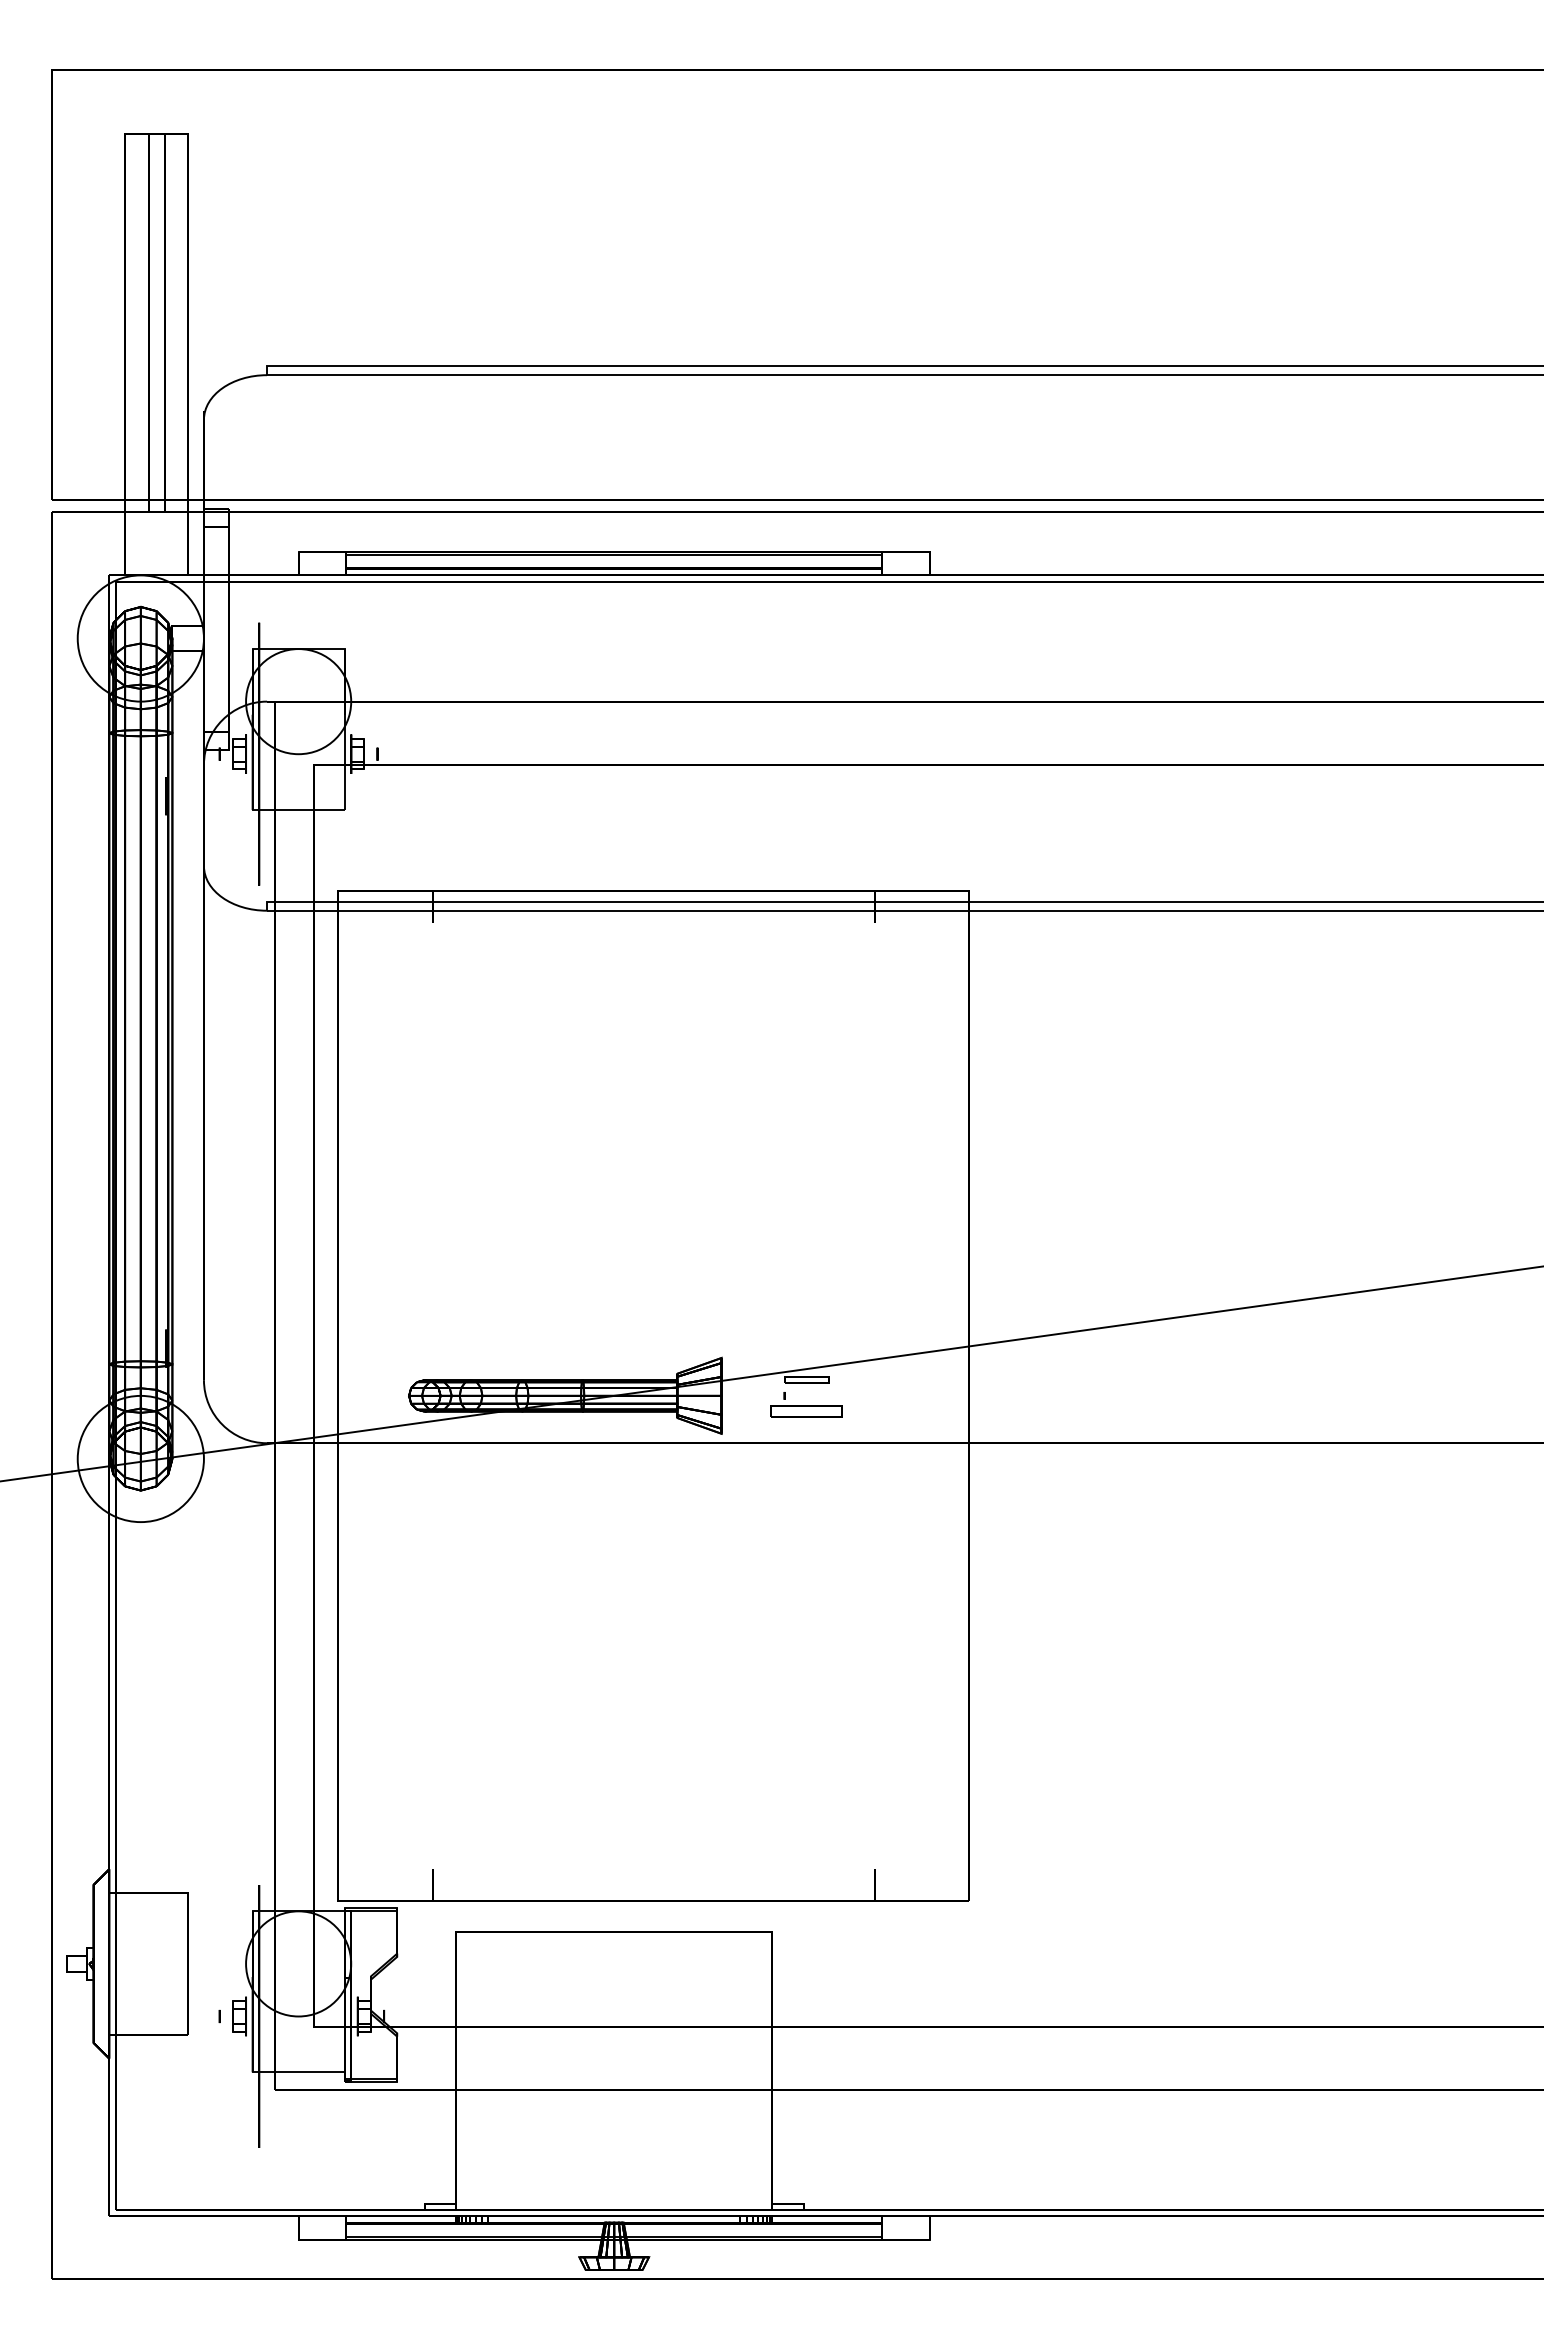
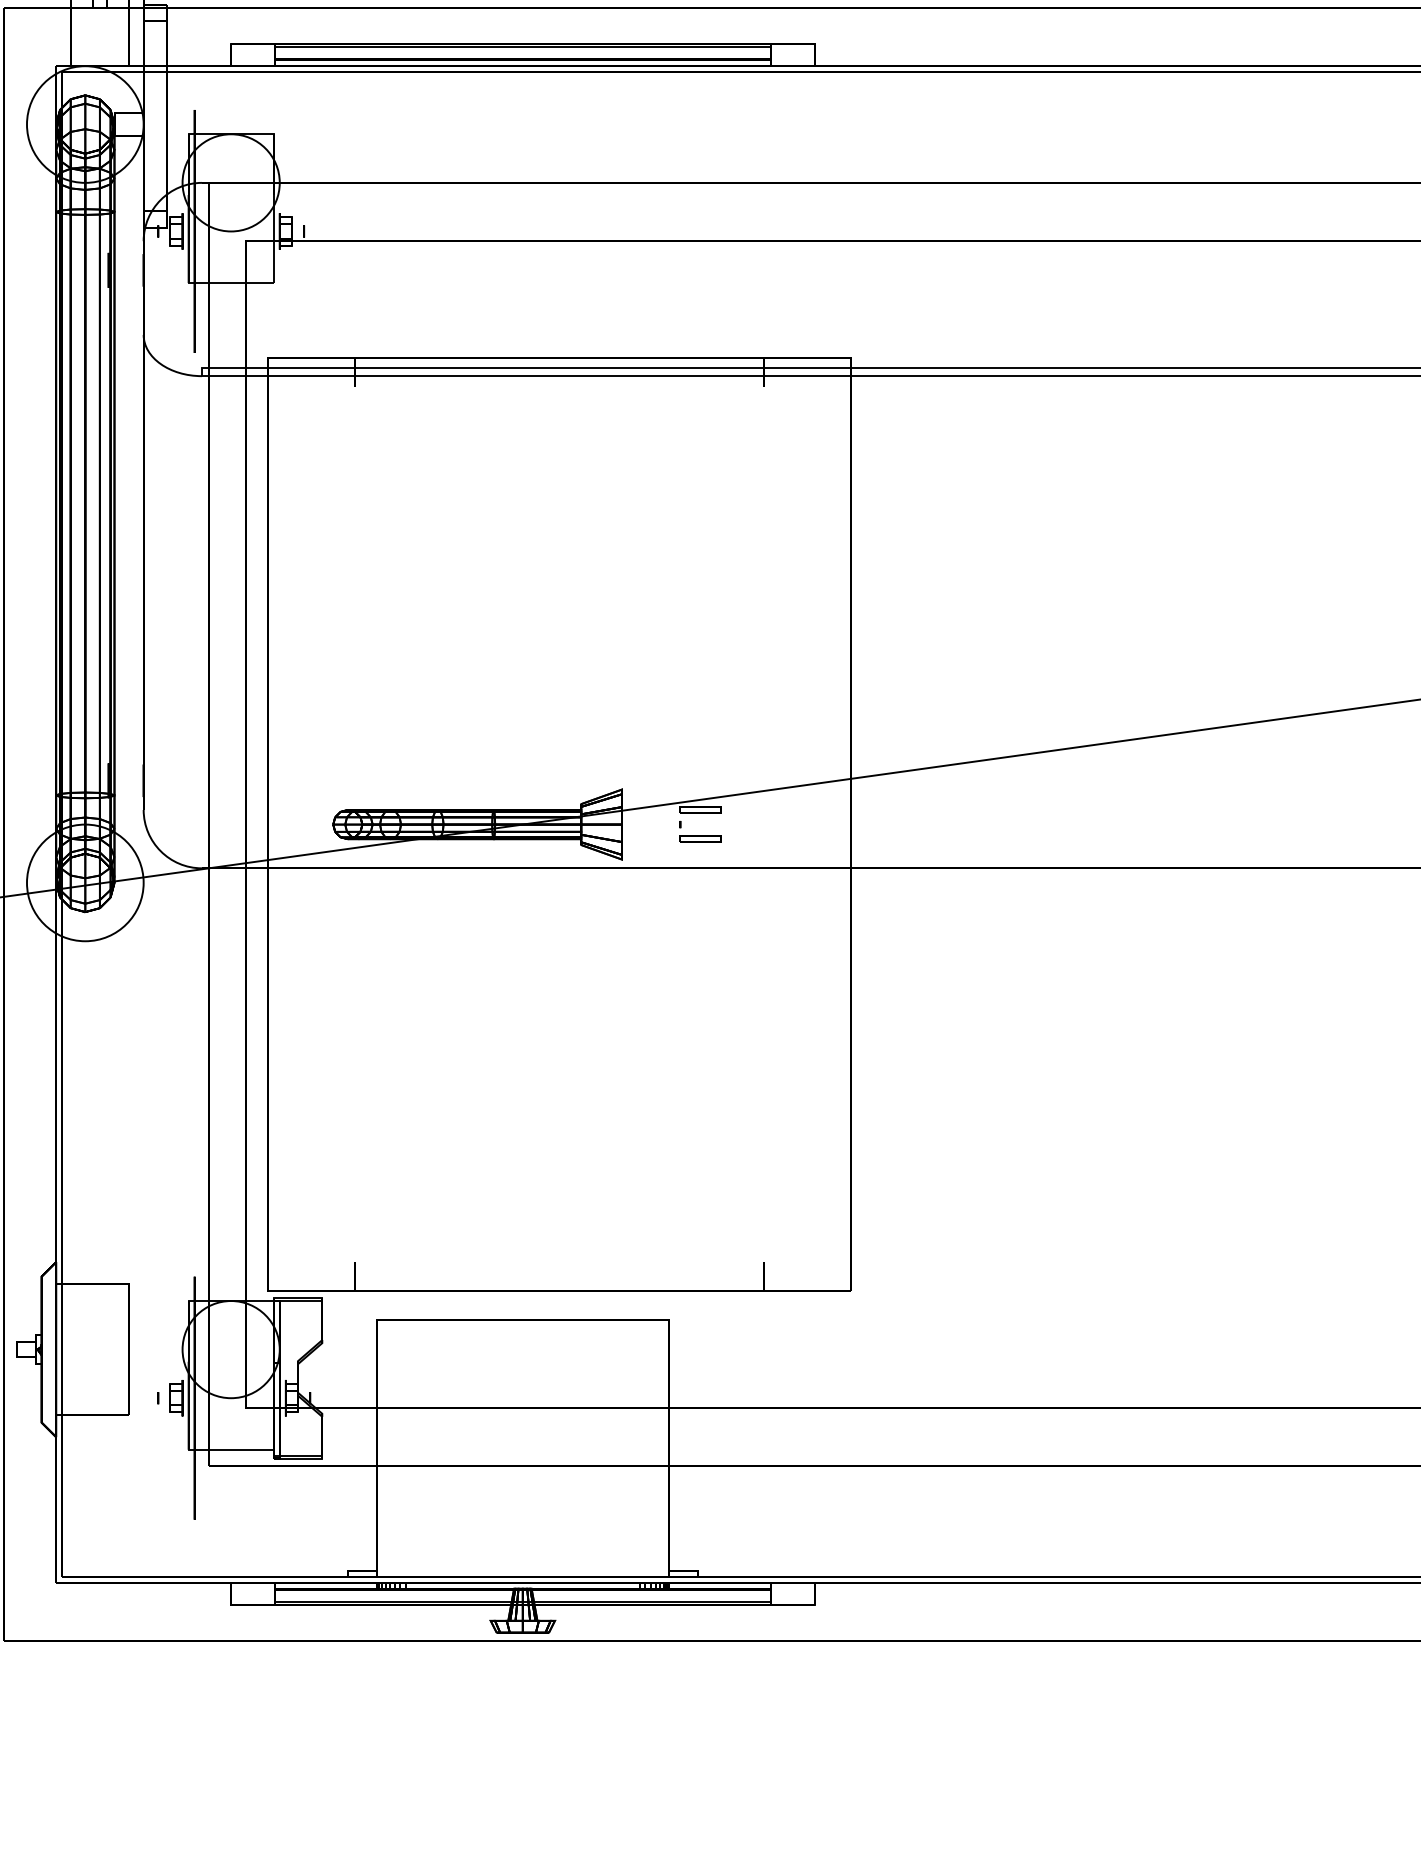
part: (806, 1411) -> (700, 839), size x0.62

